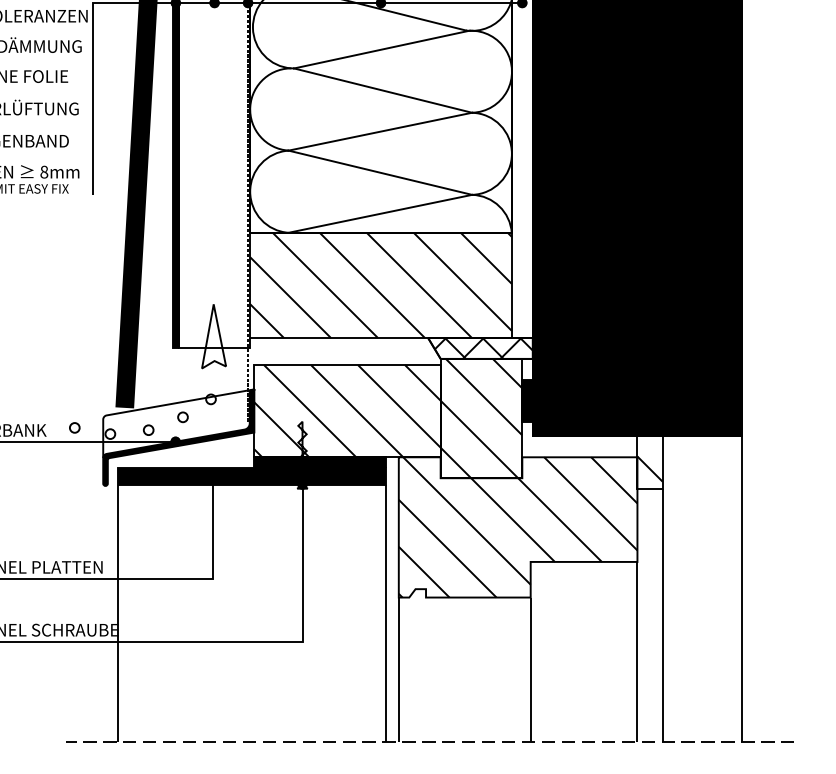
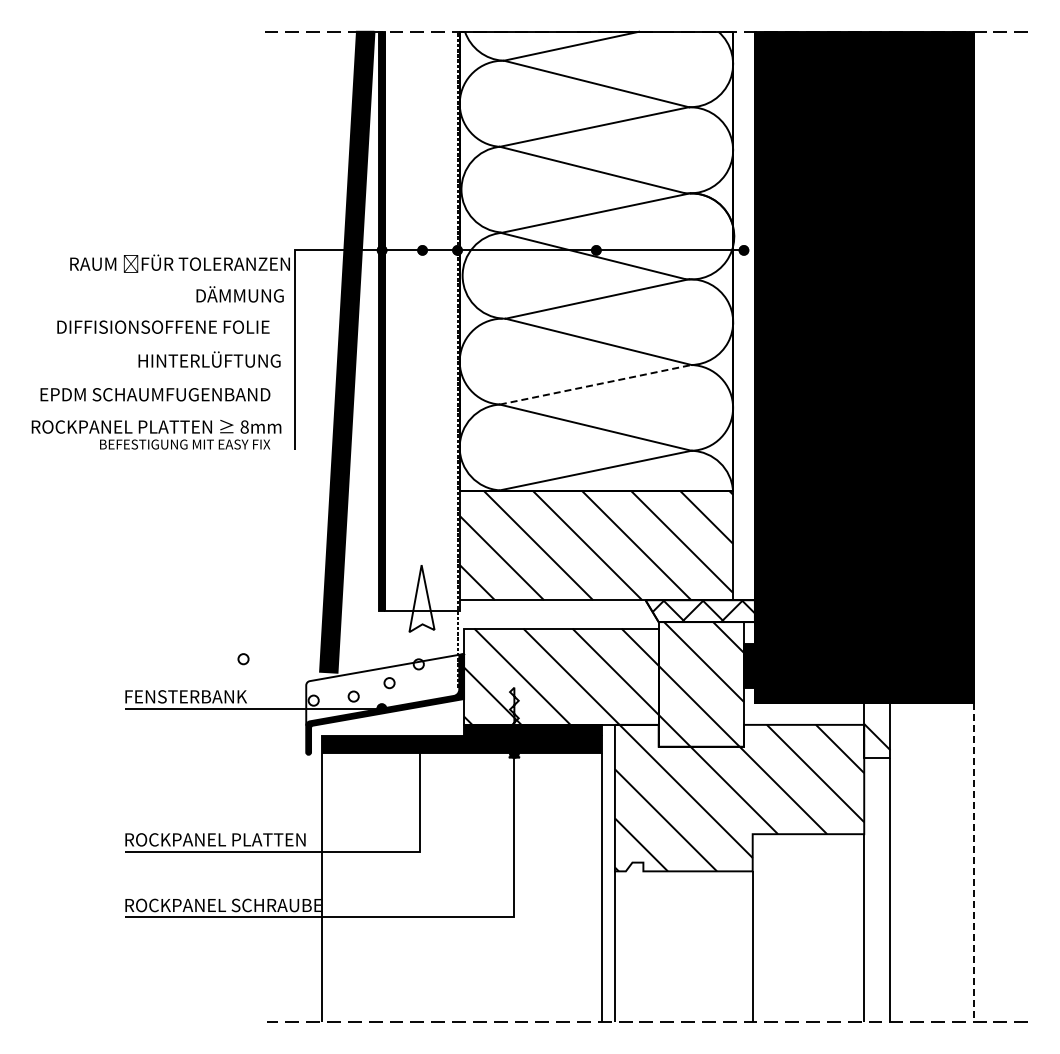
line: (380, 131) -> (595, 384), solid -> dashed
circle: (74, 428) -> (243, 659), moved
line: (742, 589) -> (973, 862), solid -> dashed

